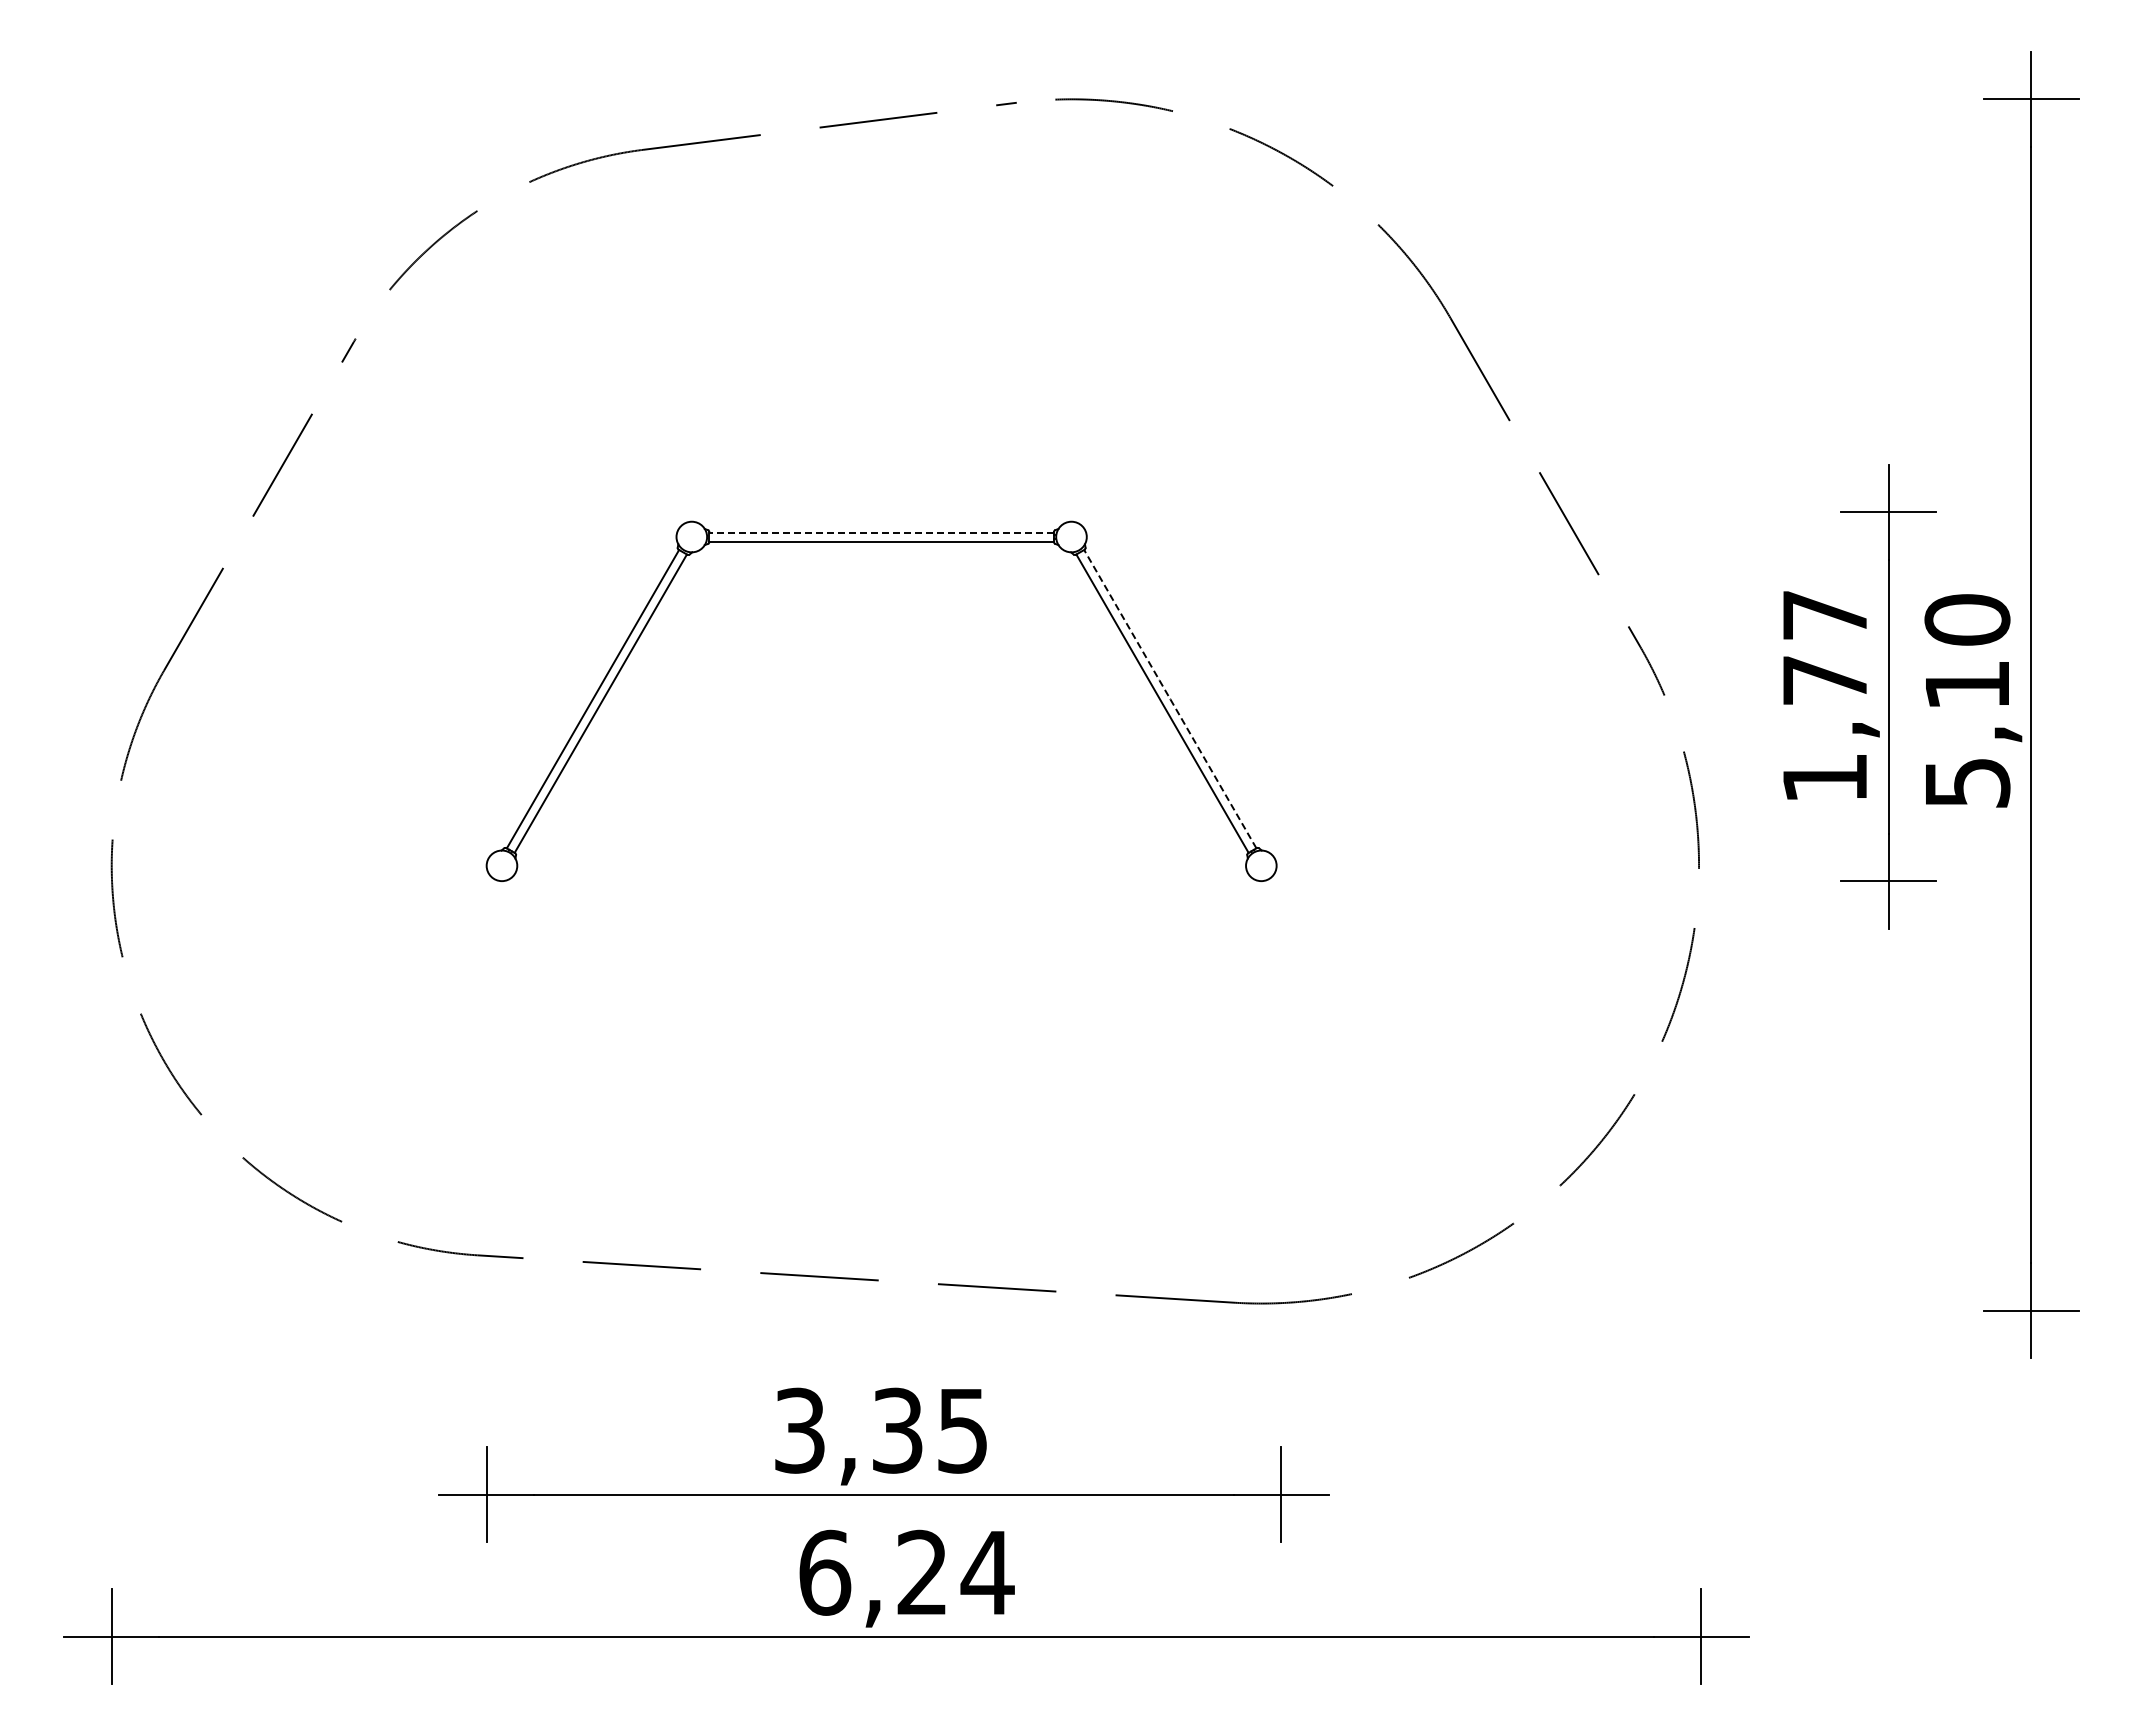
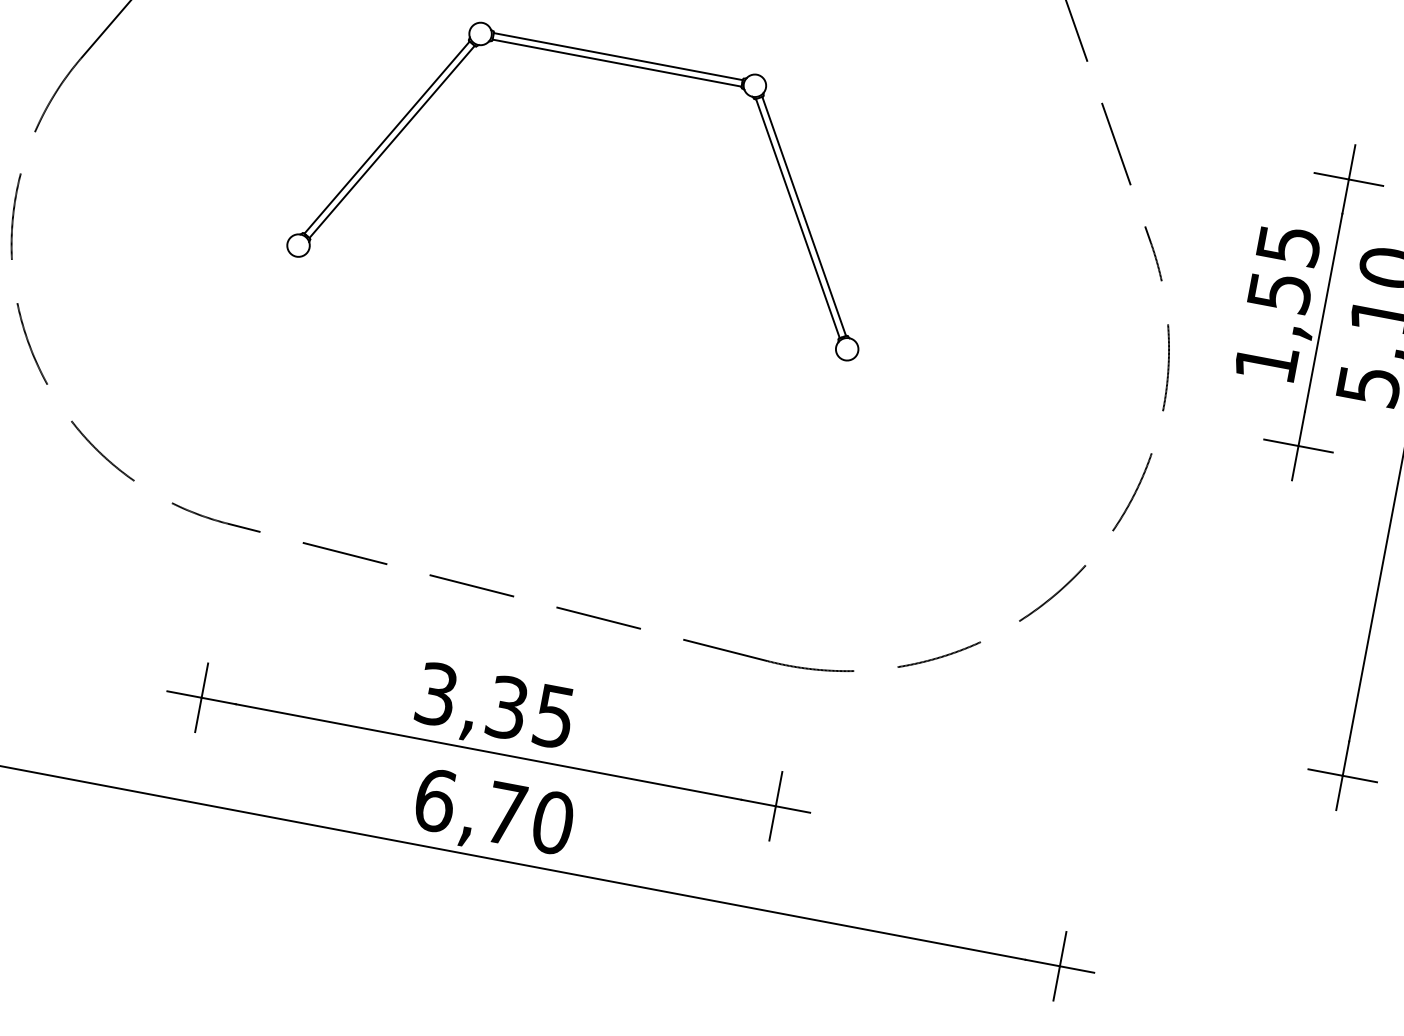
line: (881, 532) -> (618, 56), dashed -> solid
text: (1825, 648) -> (1284, 269), 1,77 -> 1,55
line: (1170, 698) -> (804, 215), dashed -> solid
text: (955, 1572) -> (529, 818), 6,24 -> 6,70

